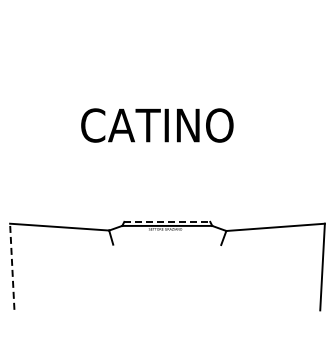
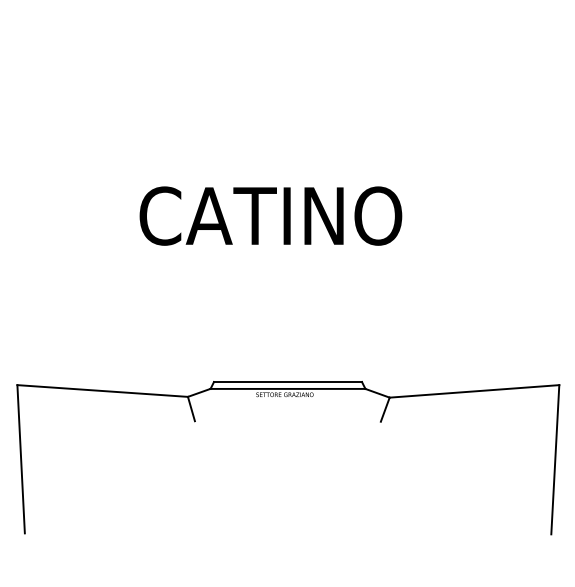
line: (167, 221) -> (288, 381), dashed -> solid
line: (12, 266) -> (21, 458), dashed -> solid

